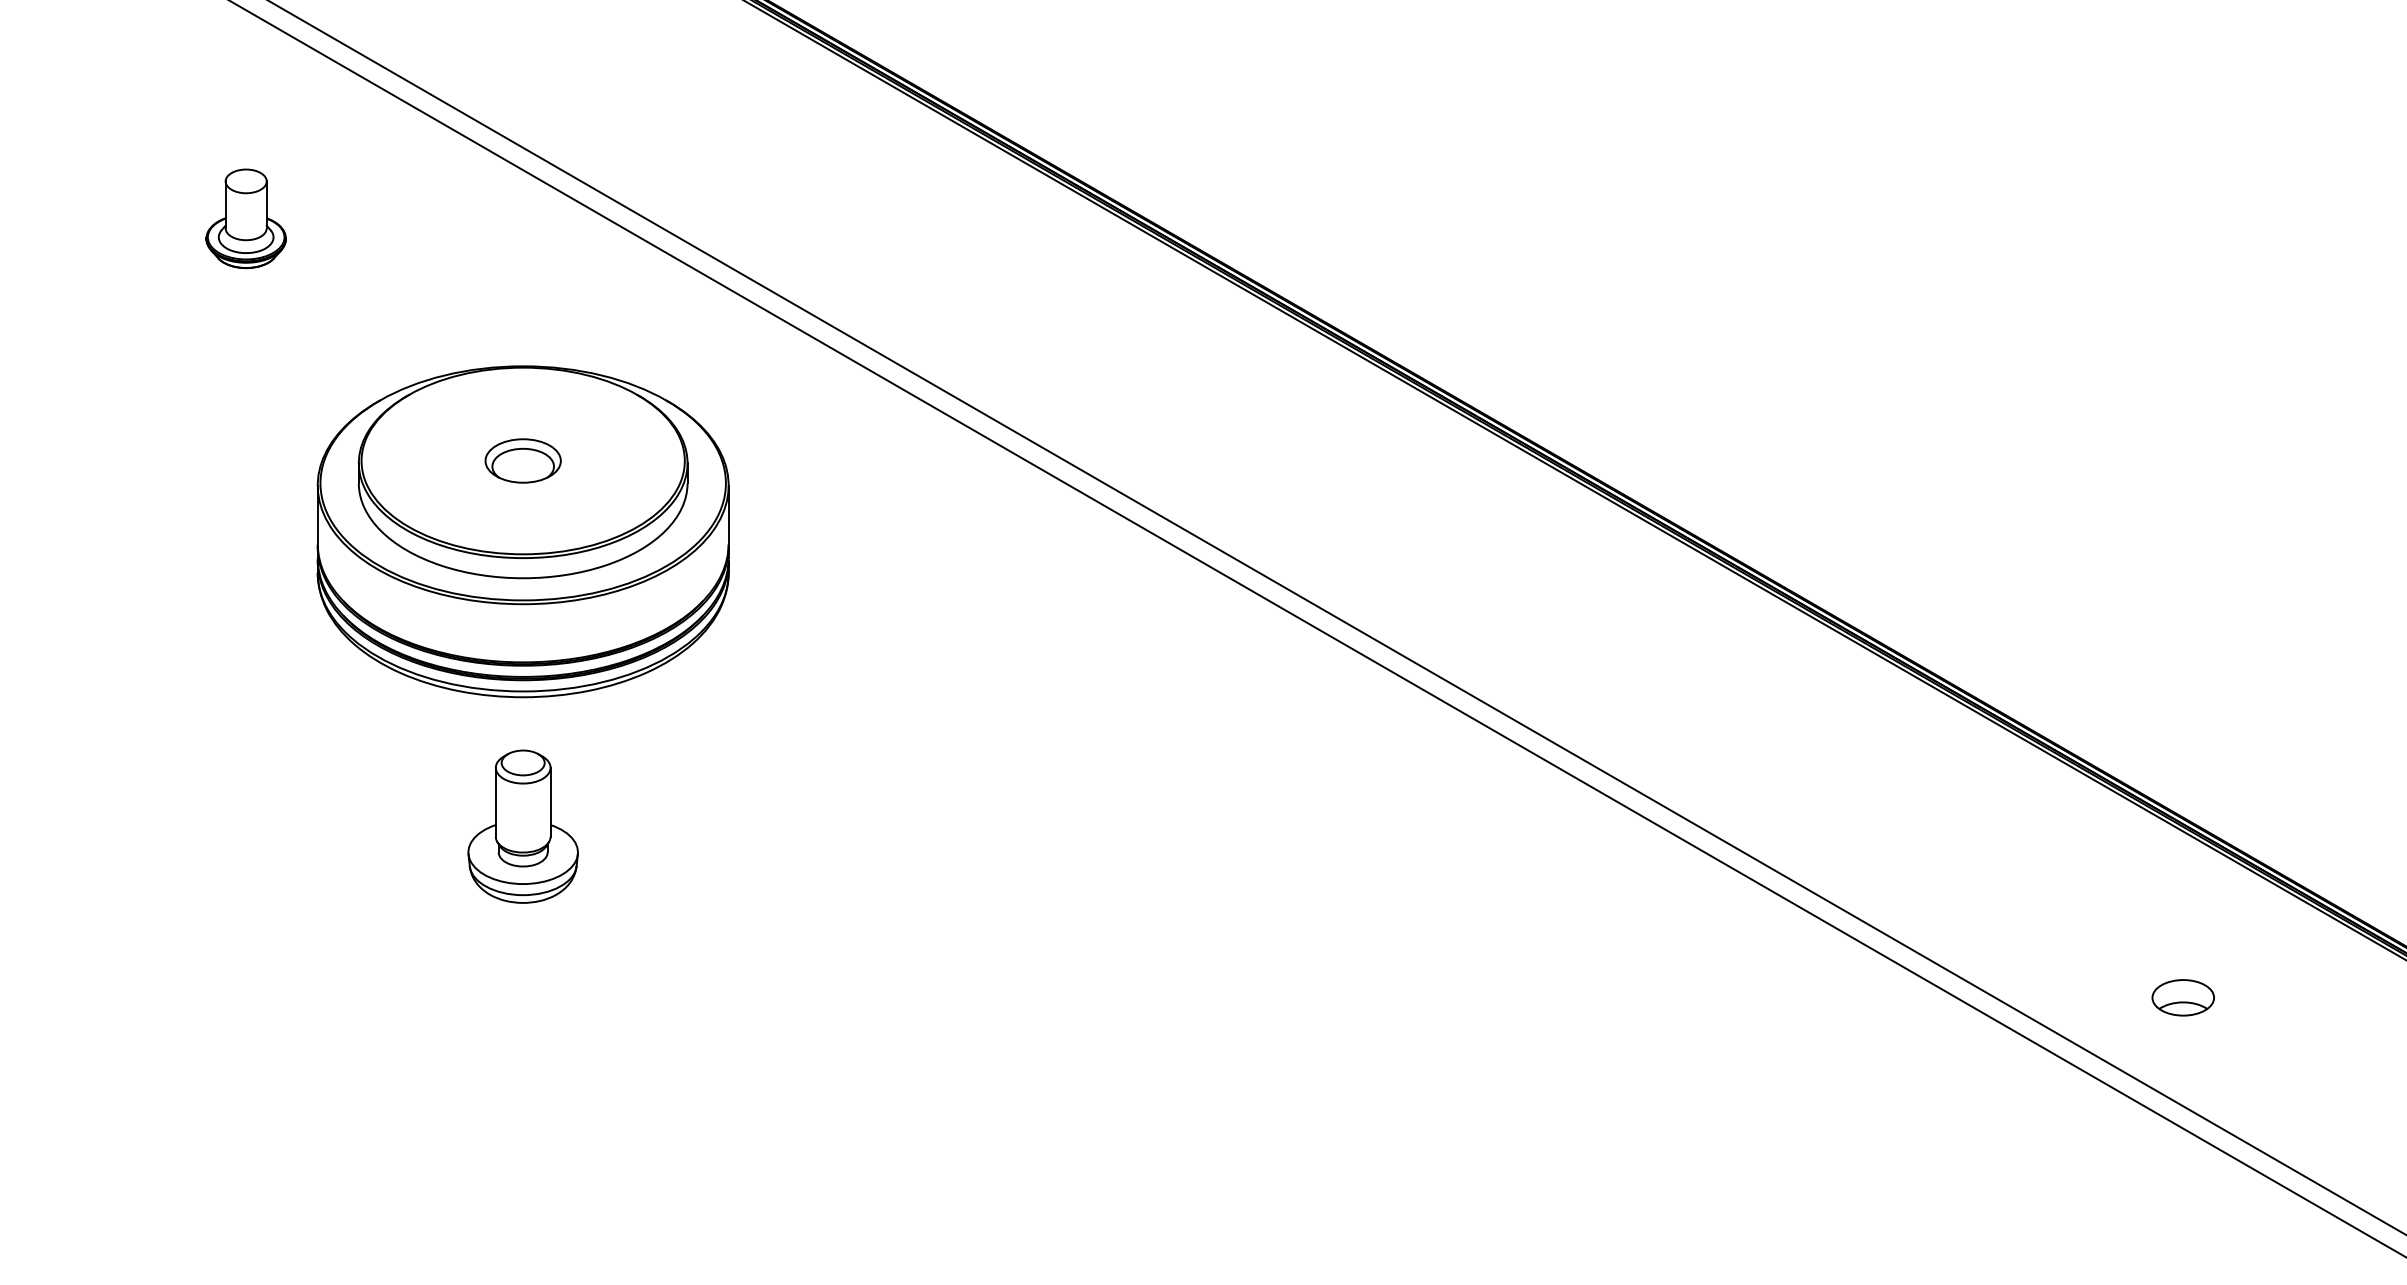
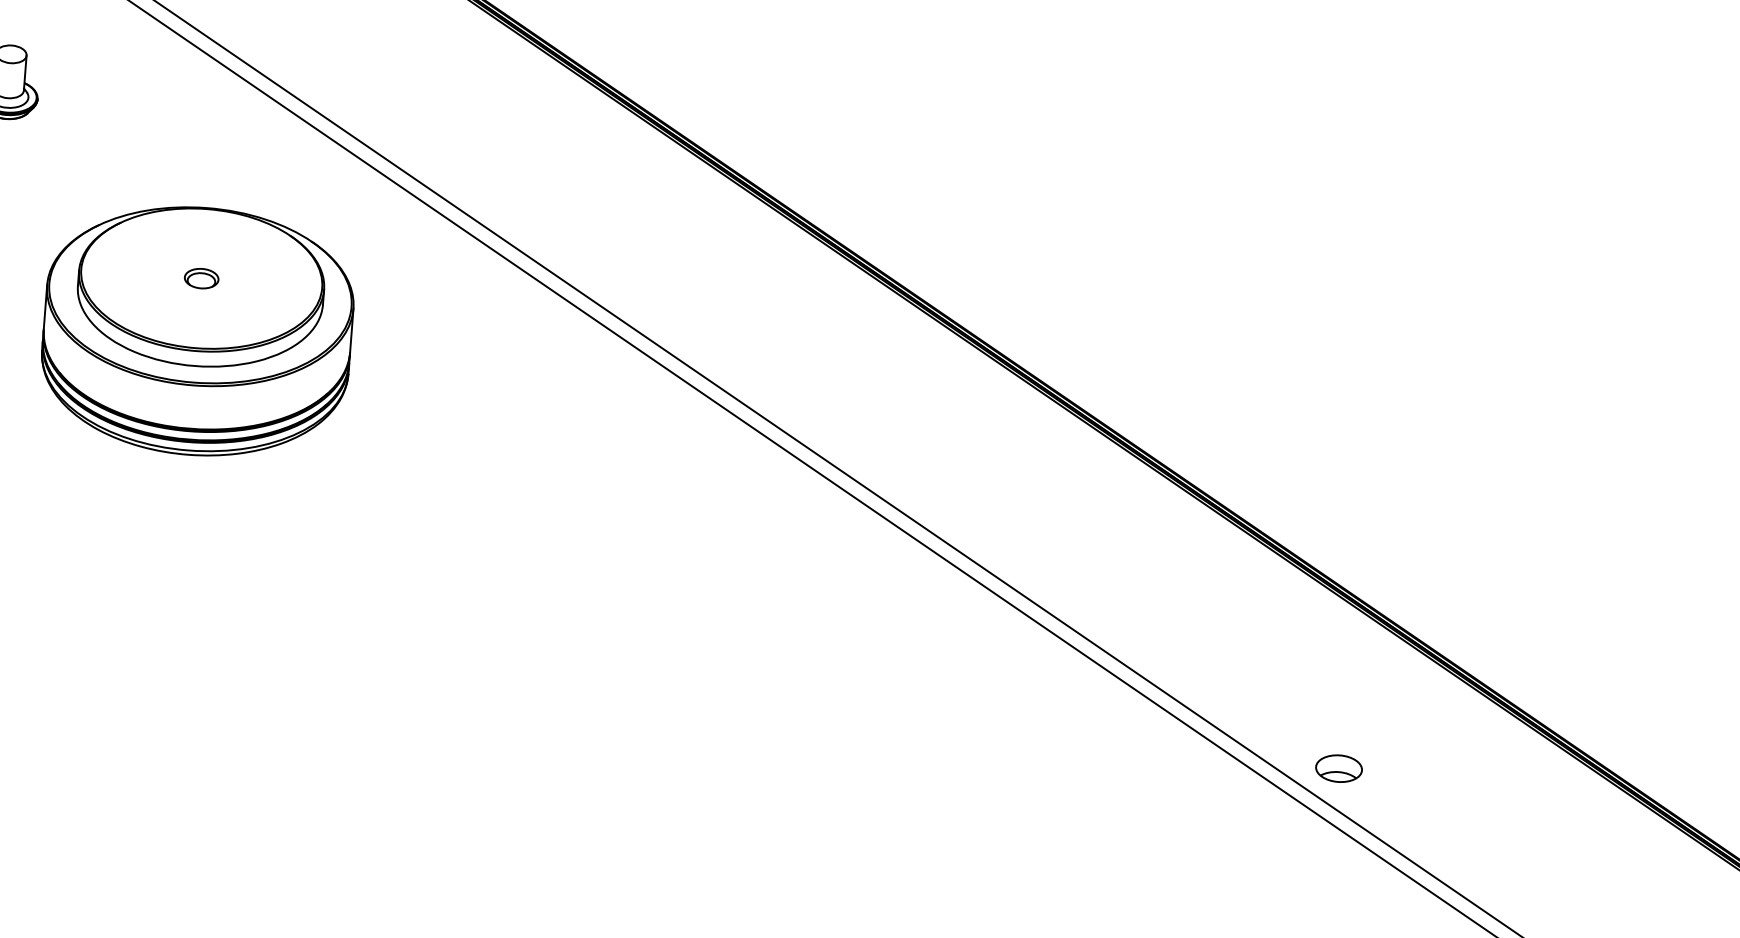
part: (522, 460) -> (201, 278), size x0.6
part: (522, 826) -> (180, 551), removed
part: (2182, 997) -> (1338, 768), moved

